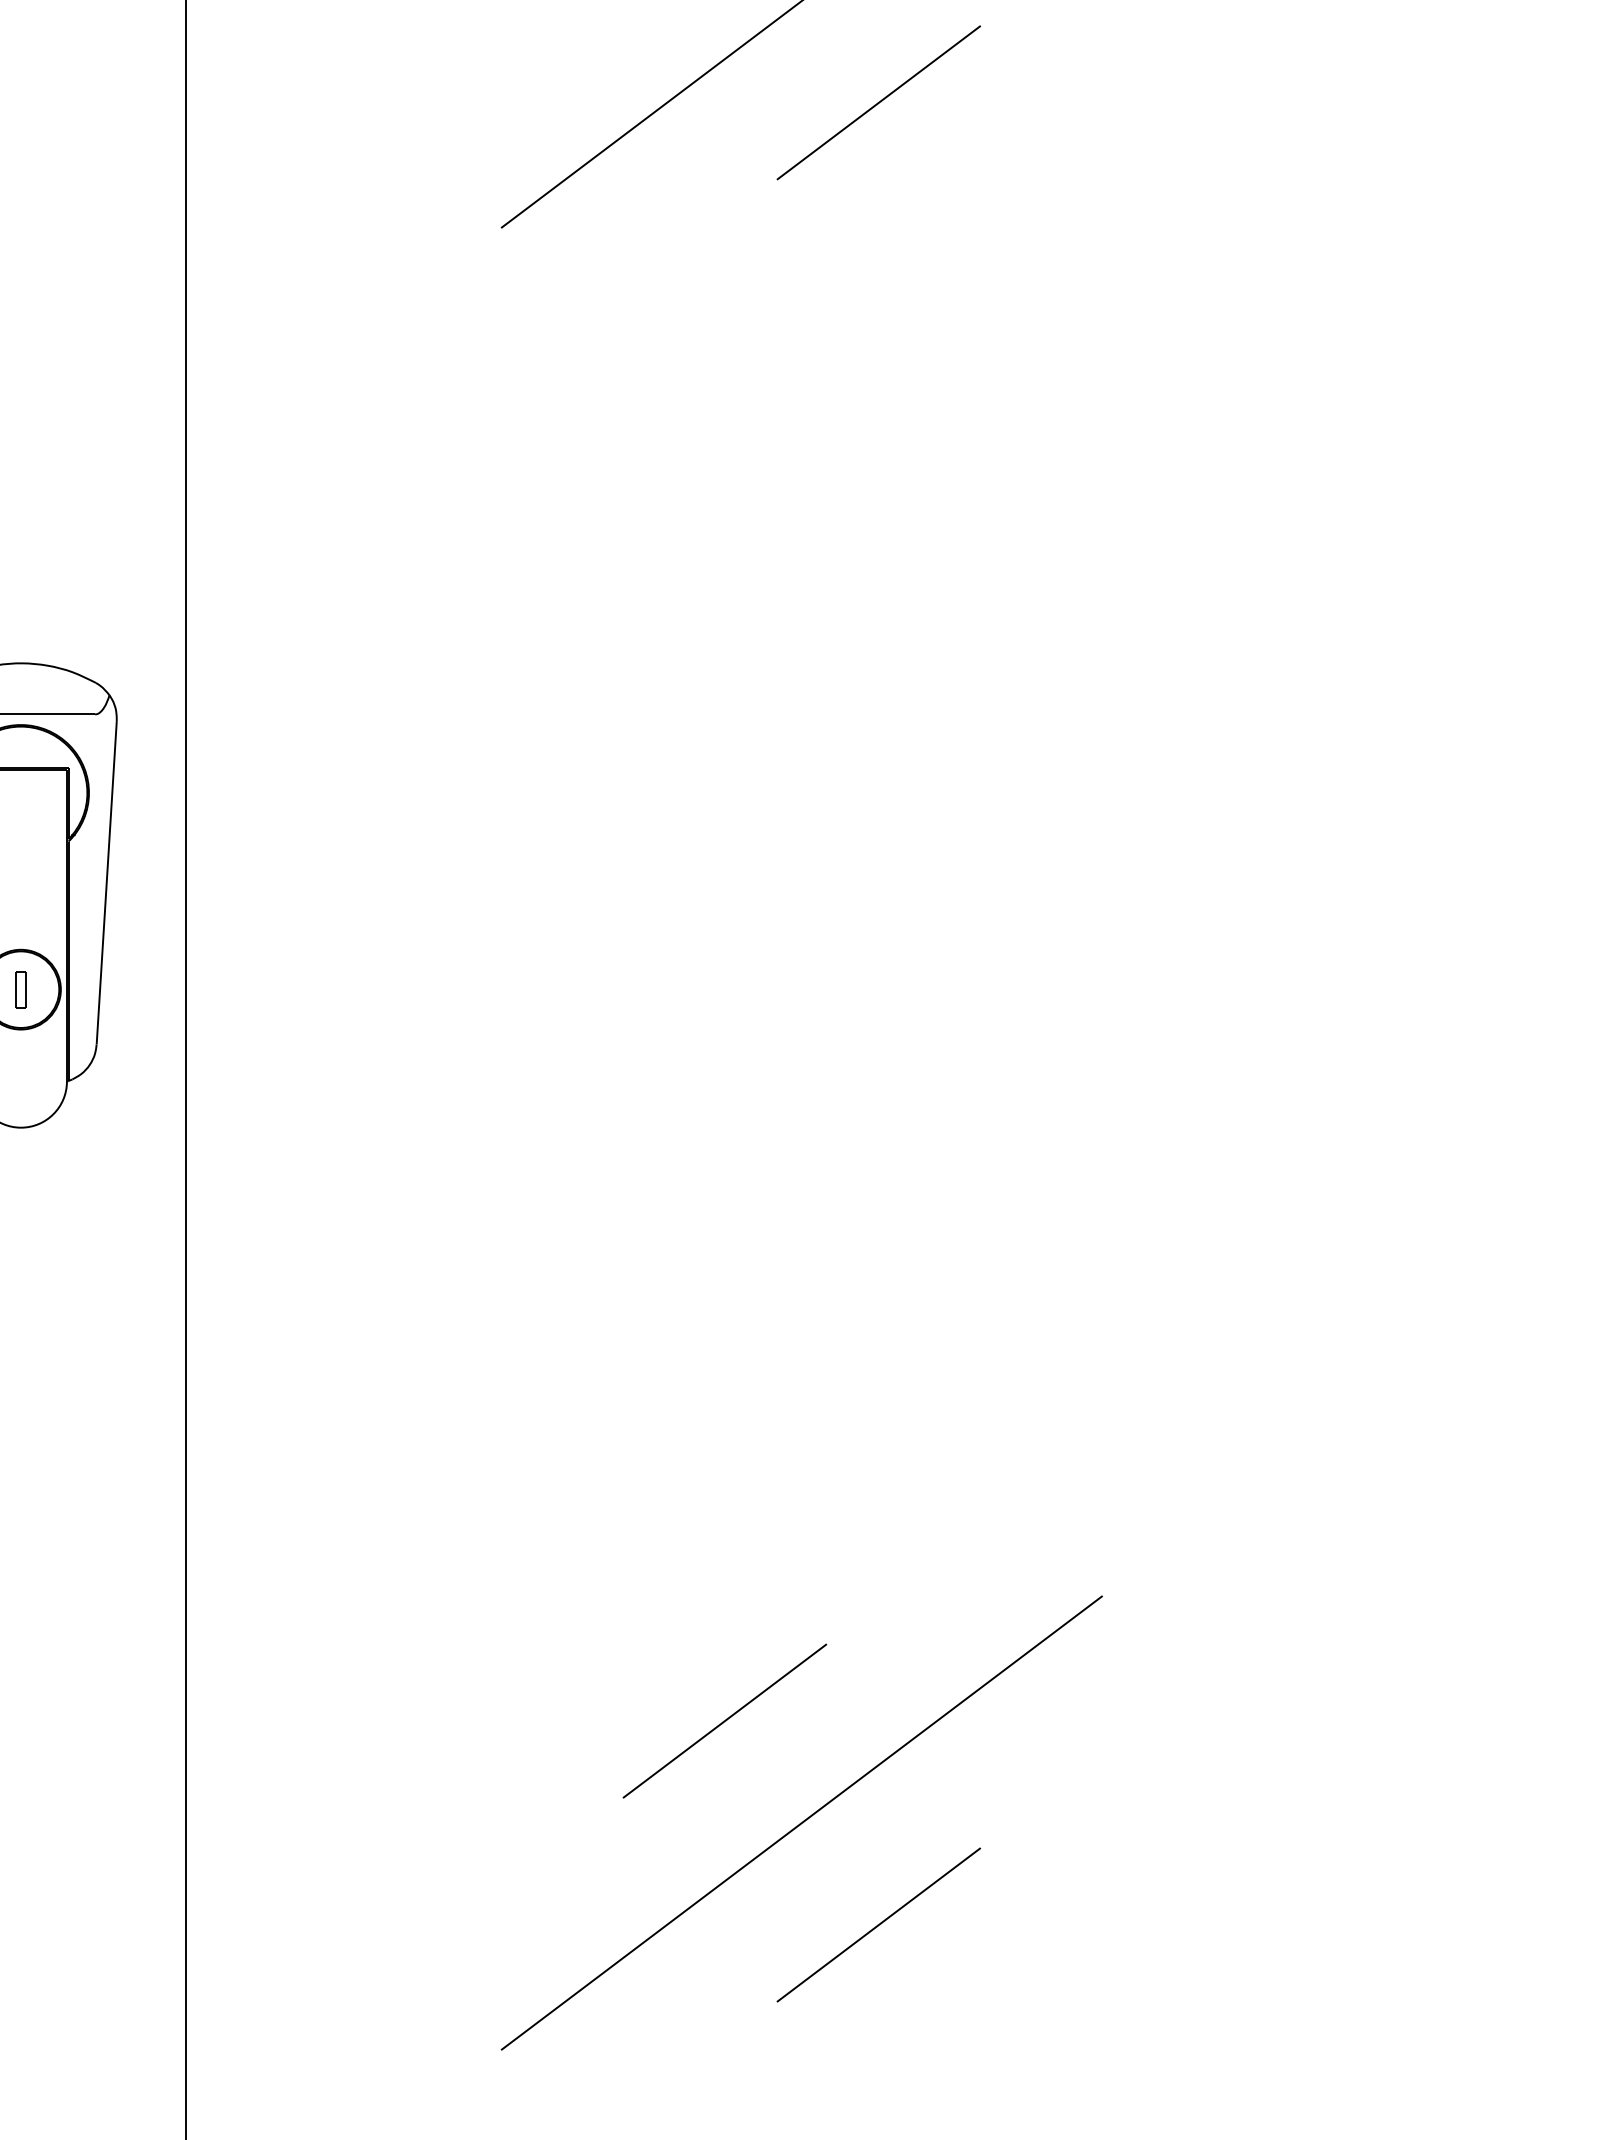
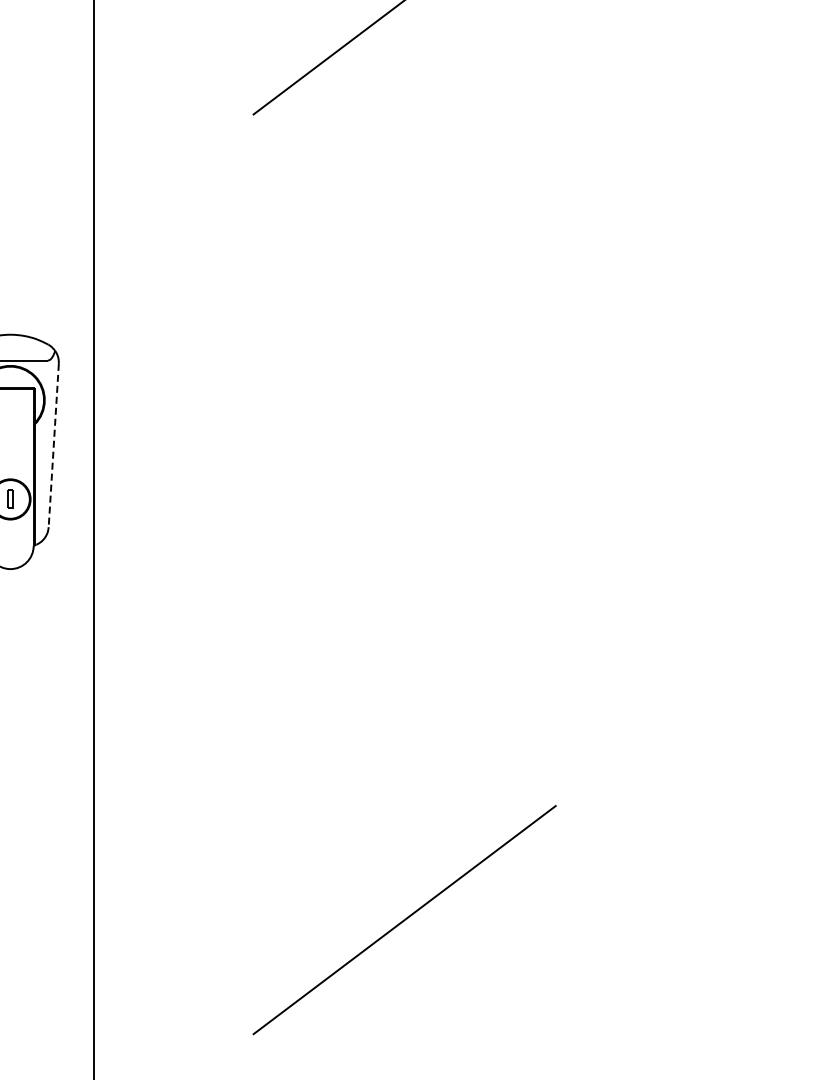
line: (878, 102) -> (443, 51), removed
line: (106, 882) -> (53, 445), solid -> dashed
line: (724, 1720) -> (365, 868), removed
line: (878, 1924) -> (443, 971), removed

